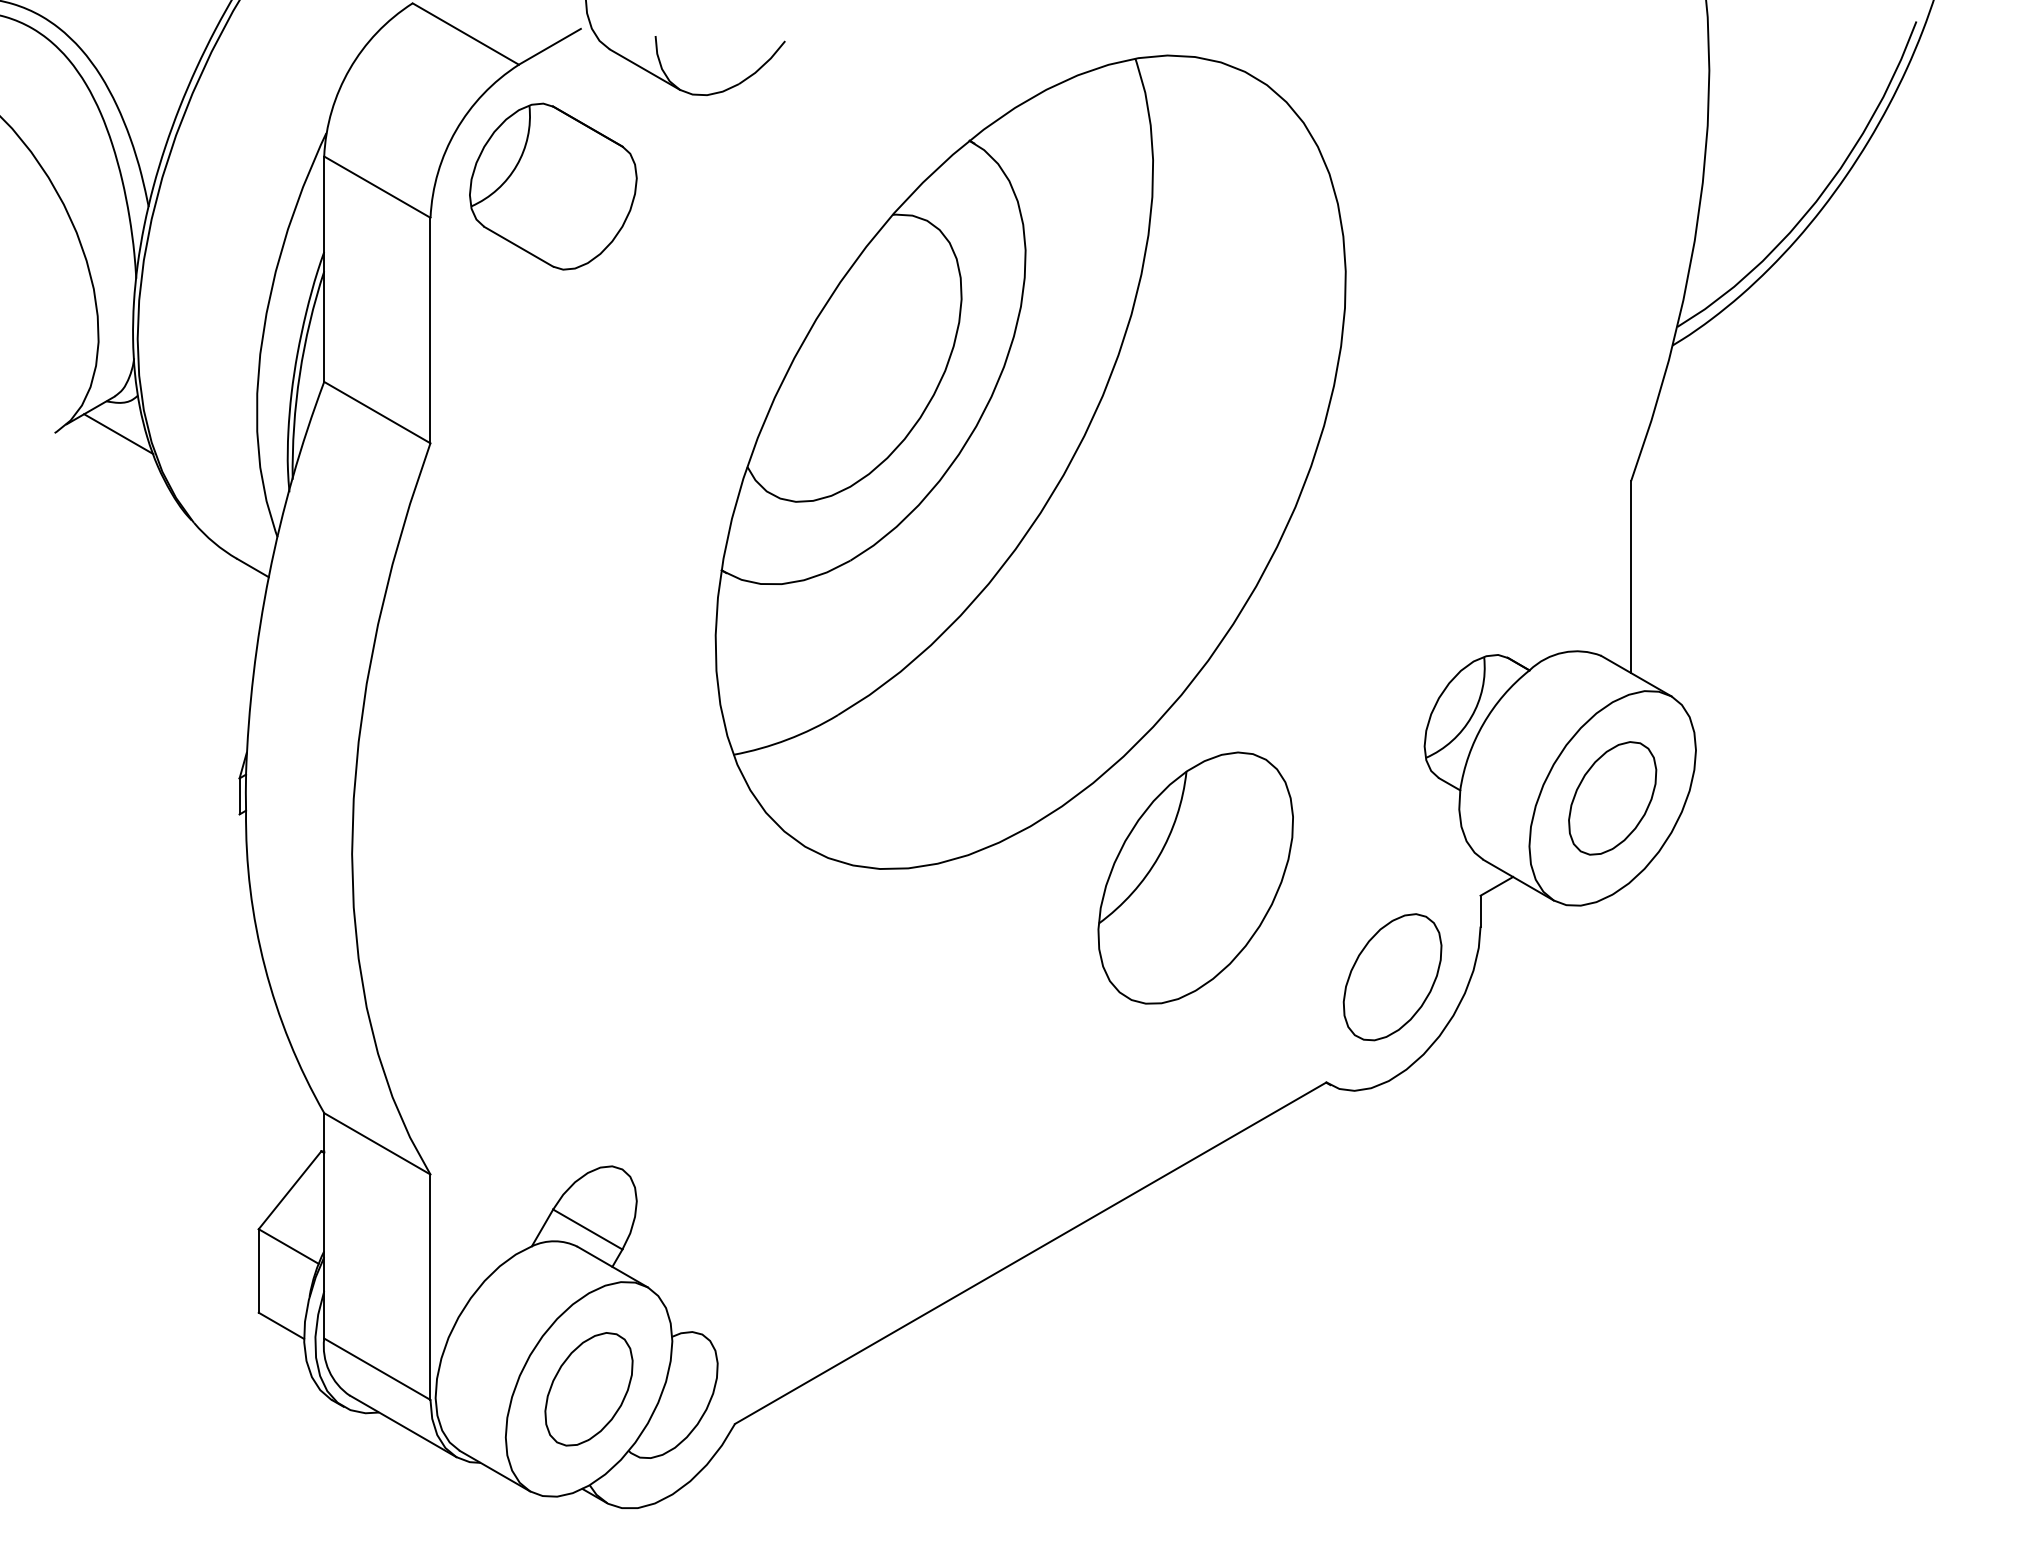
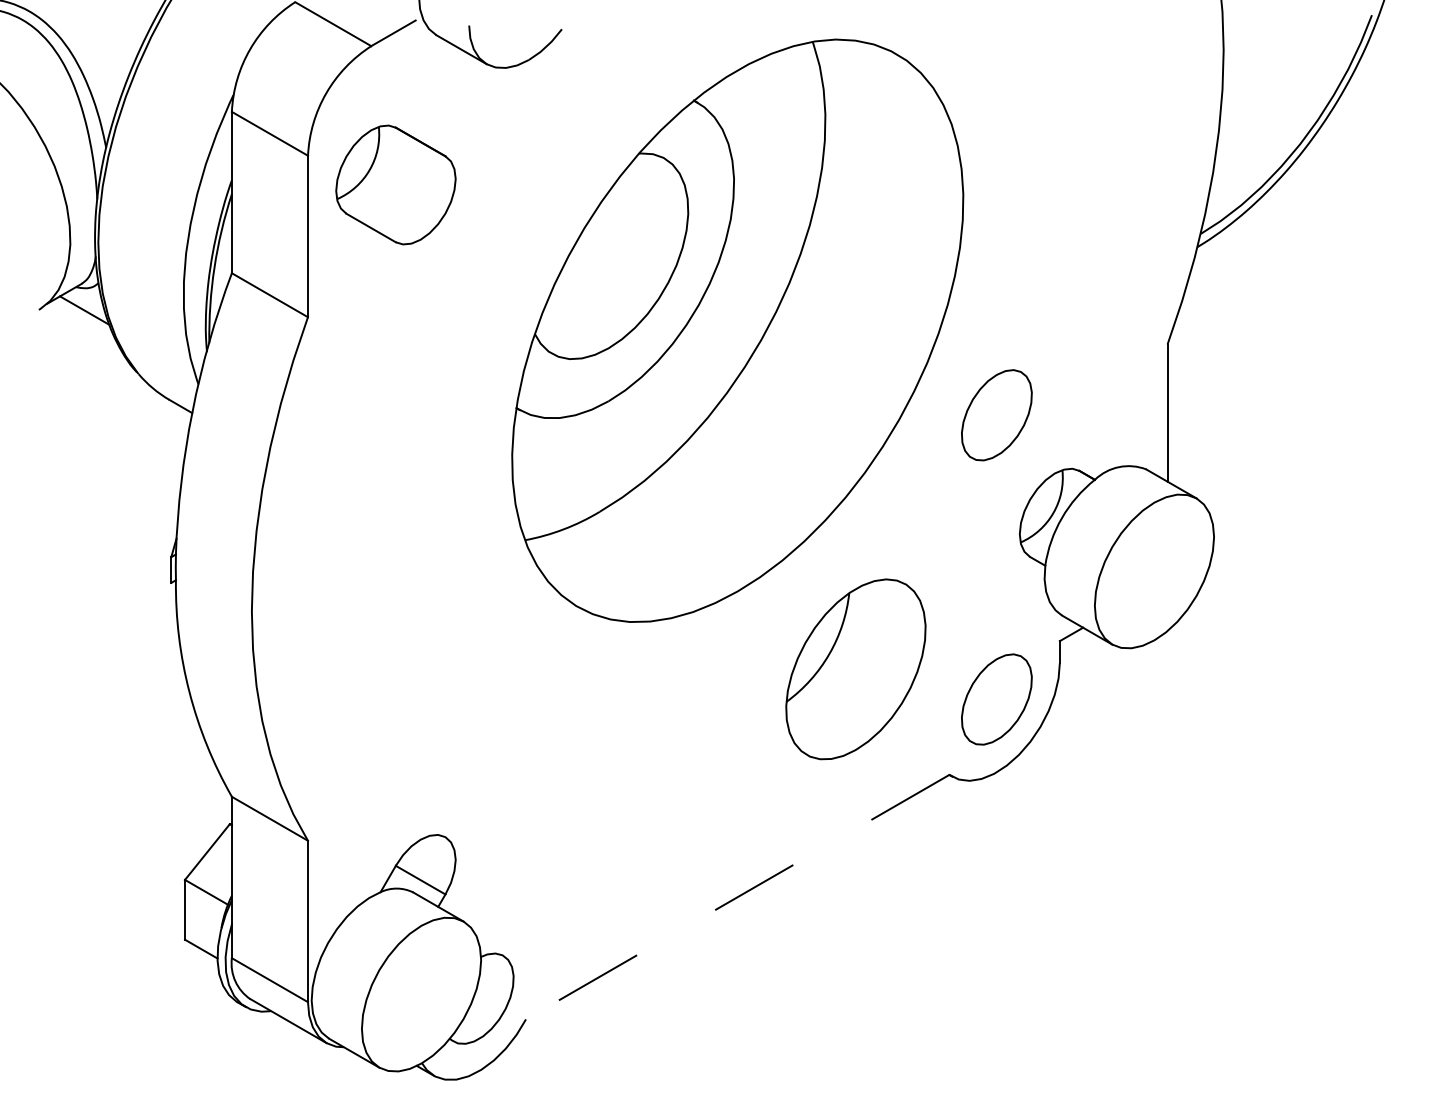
part: (553, 186) -> (396, 184), moved
part: (1392, 580) -> (996, 415), added
part: (1612, 798) -> (1154, 571), removed
part: (1195, 877) -> (855, 668), moved
line: (1030, 1253) -> (737, 897), solid -> dashed
part: (588, 1389) -> (421, 994), removed

